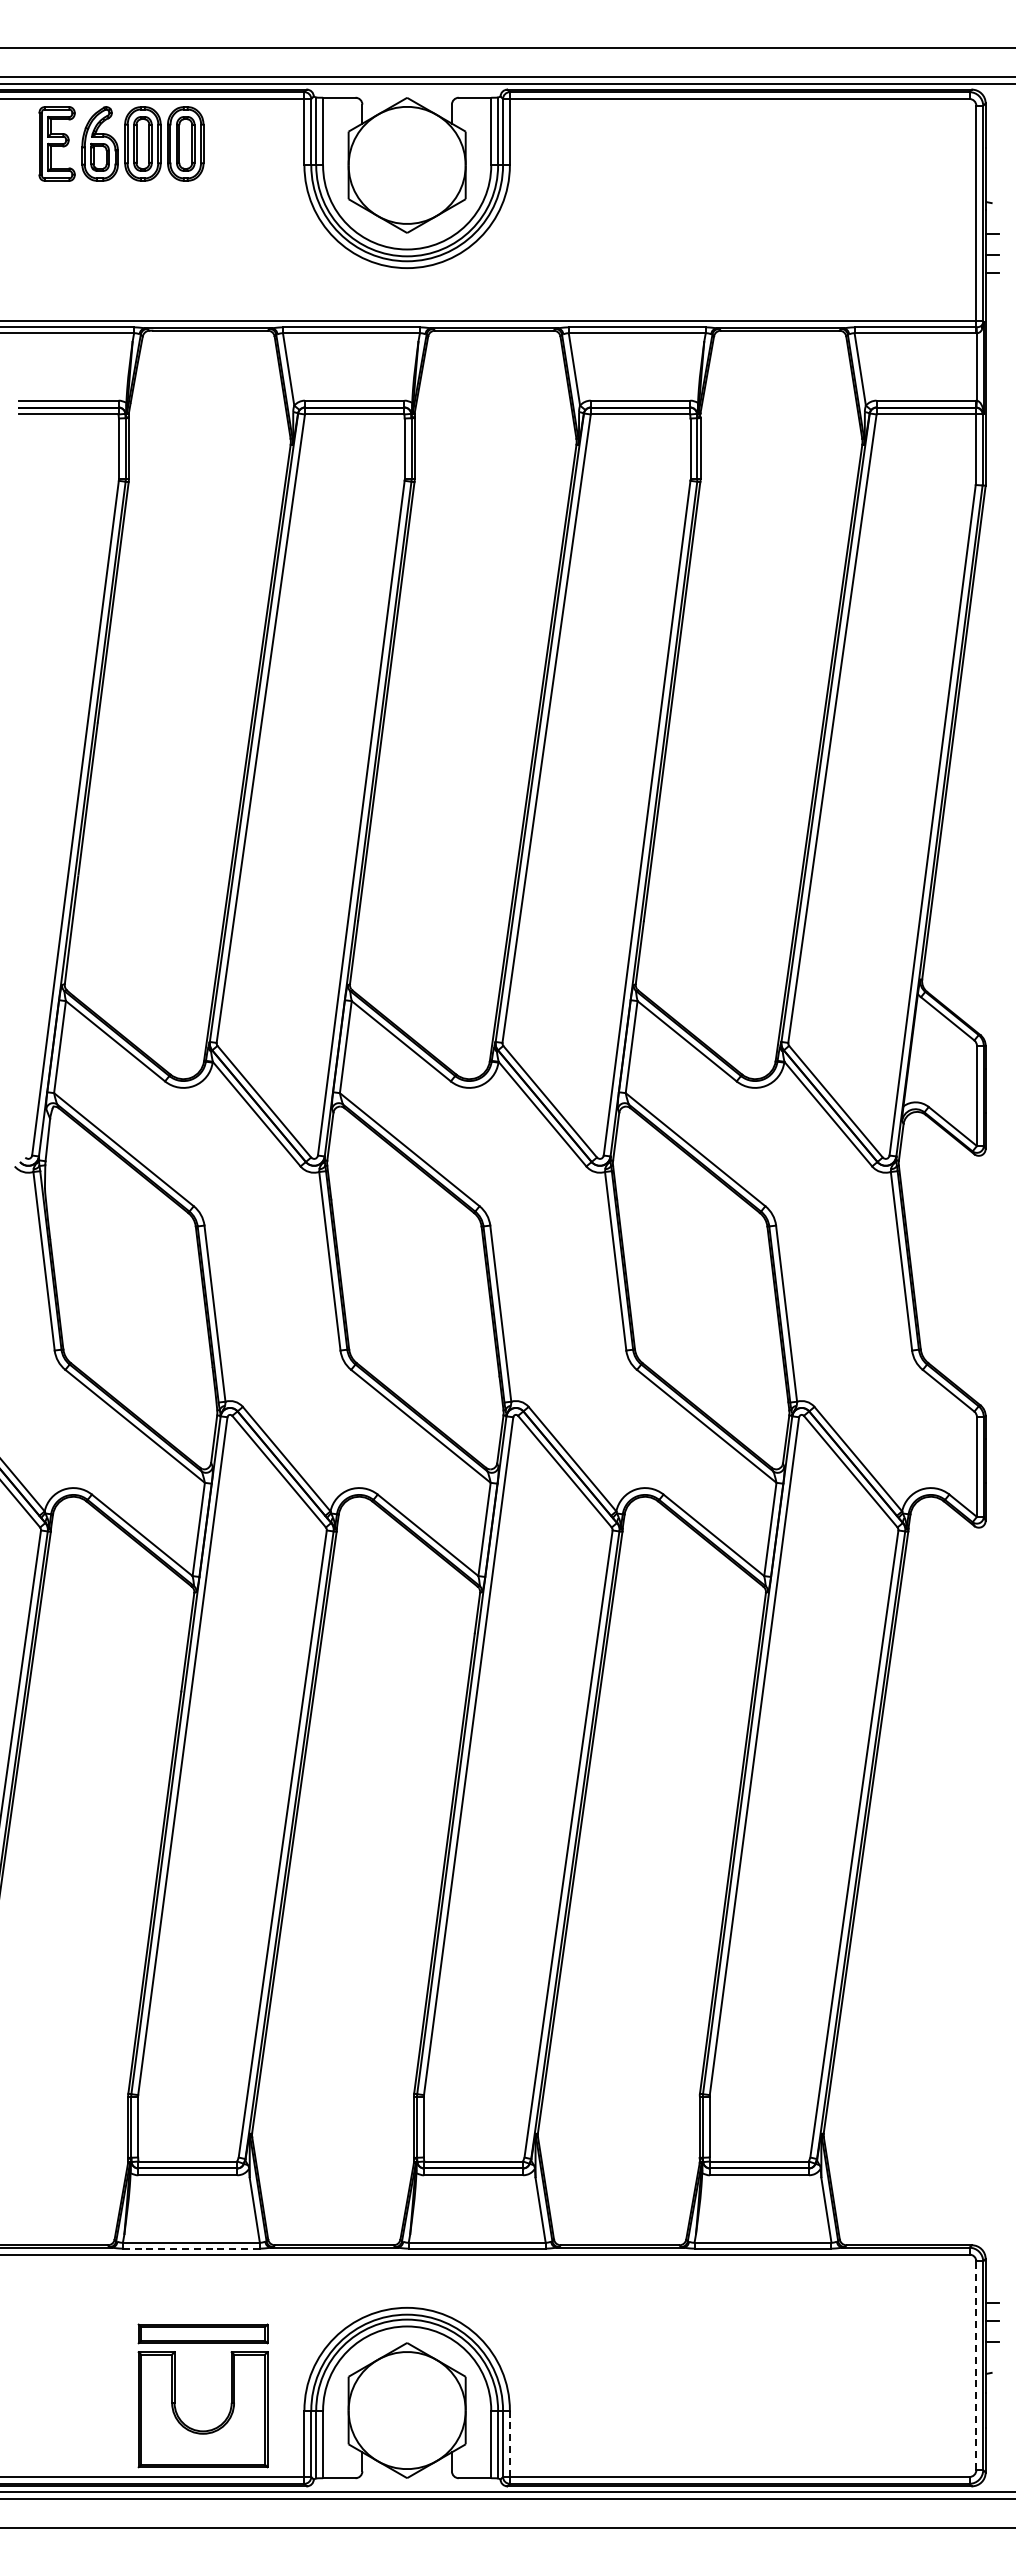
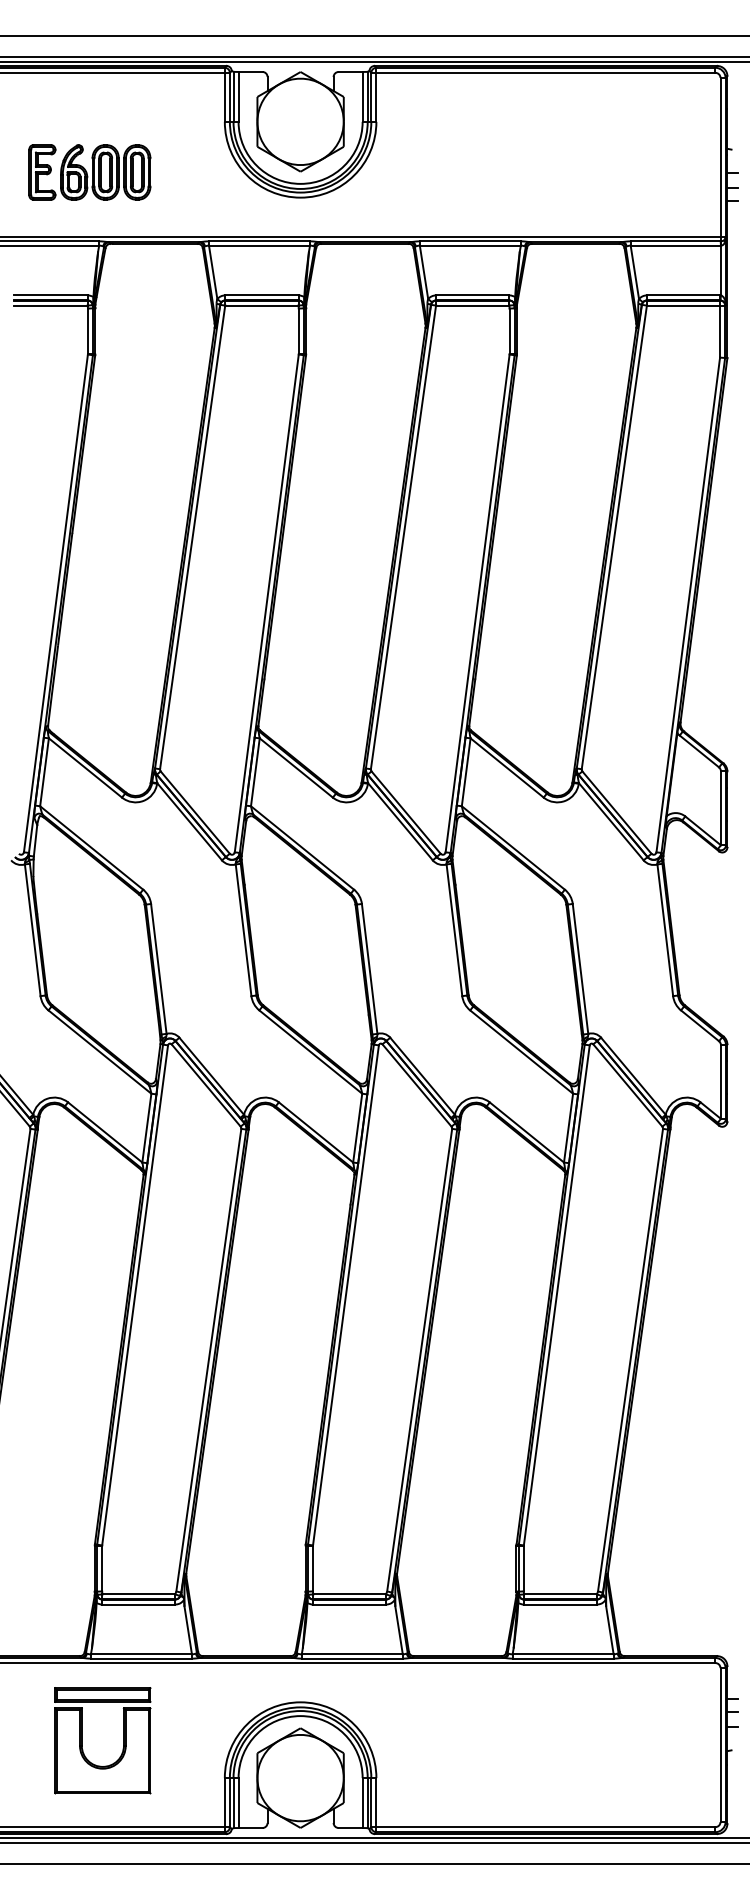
part: (121, 143) -> (89, 172), moved
line: (190, 2248) -> (140, 1658), dashed -> solid
line: (976, 2365) -> (720, 1744), dashed -> solid
part: (175, 2395) -> (82, 1740), moved
line: (509, 2444) -> (376, 1803), dashed -> solid

